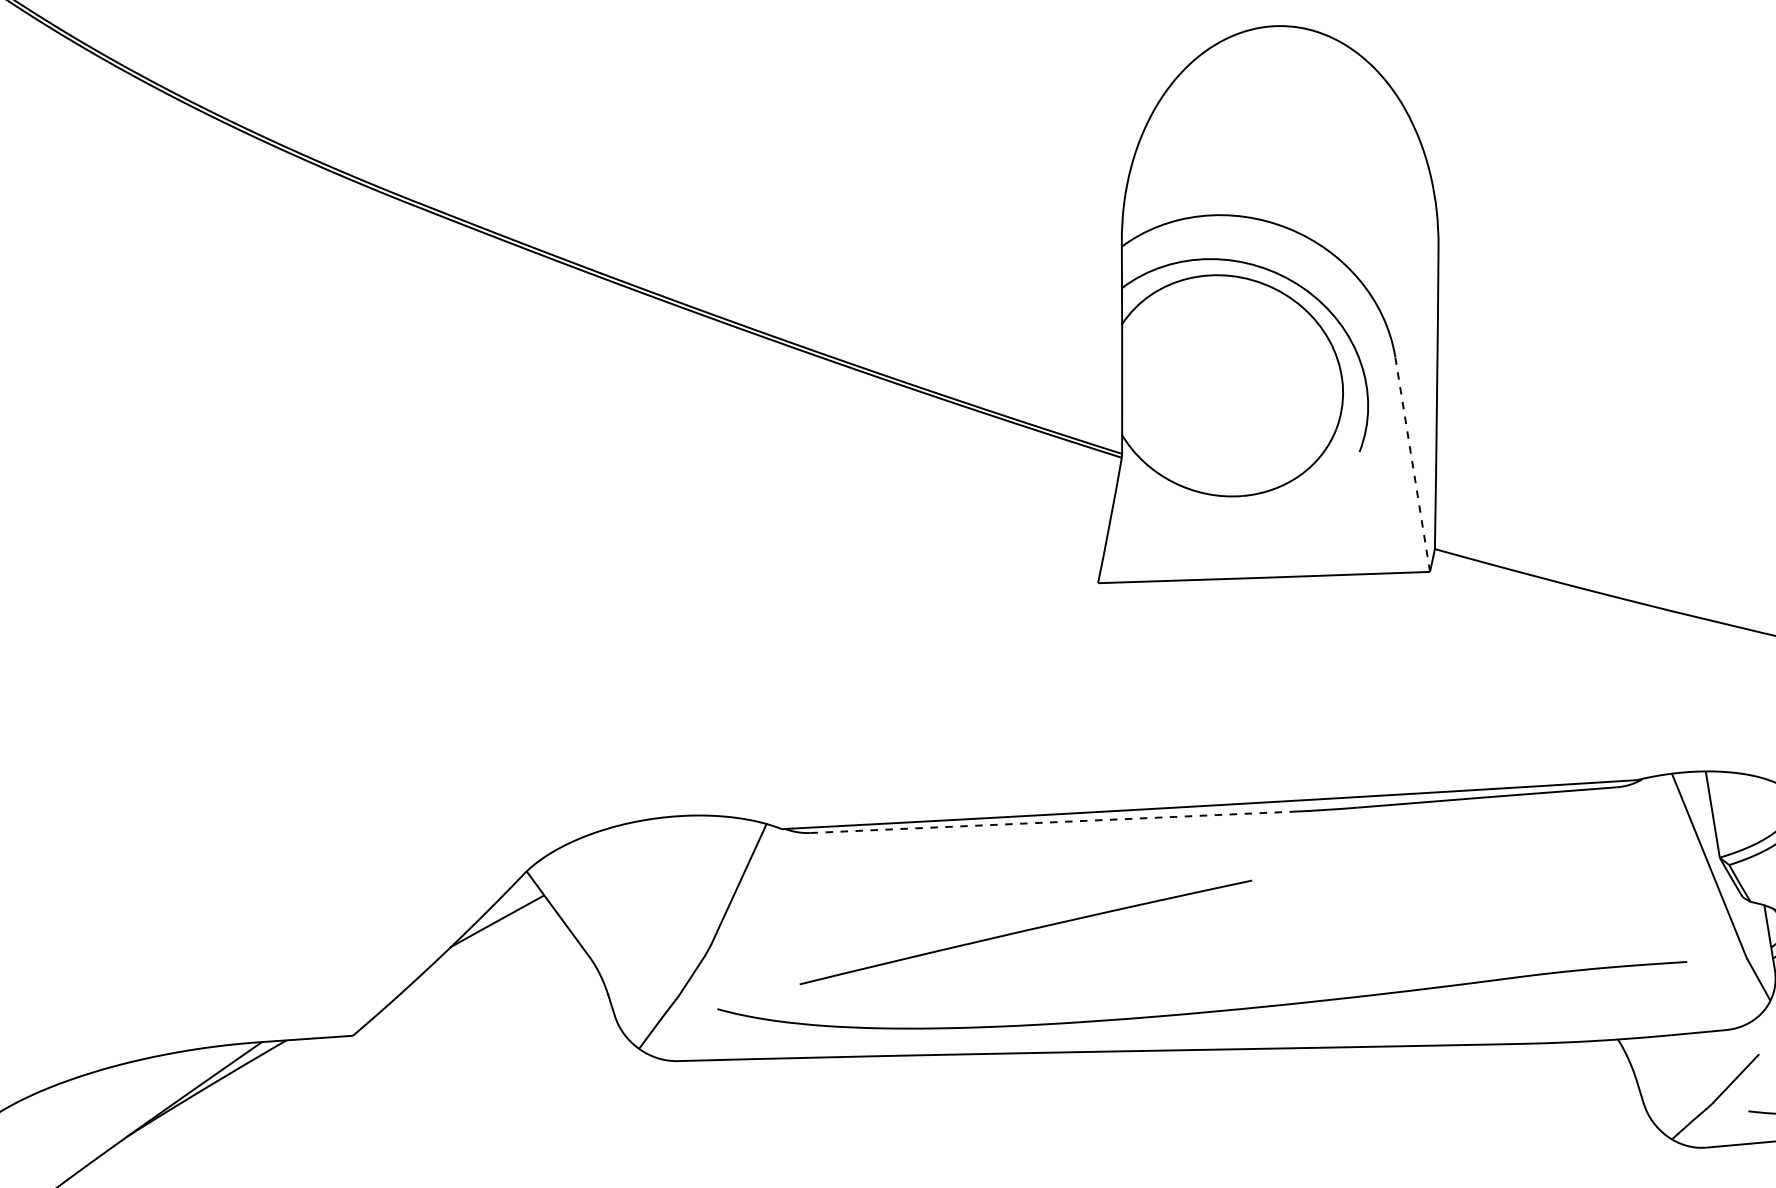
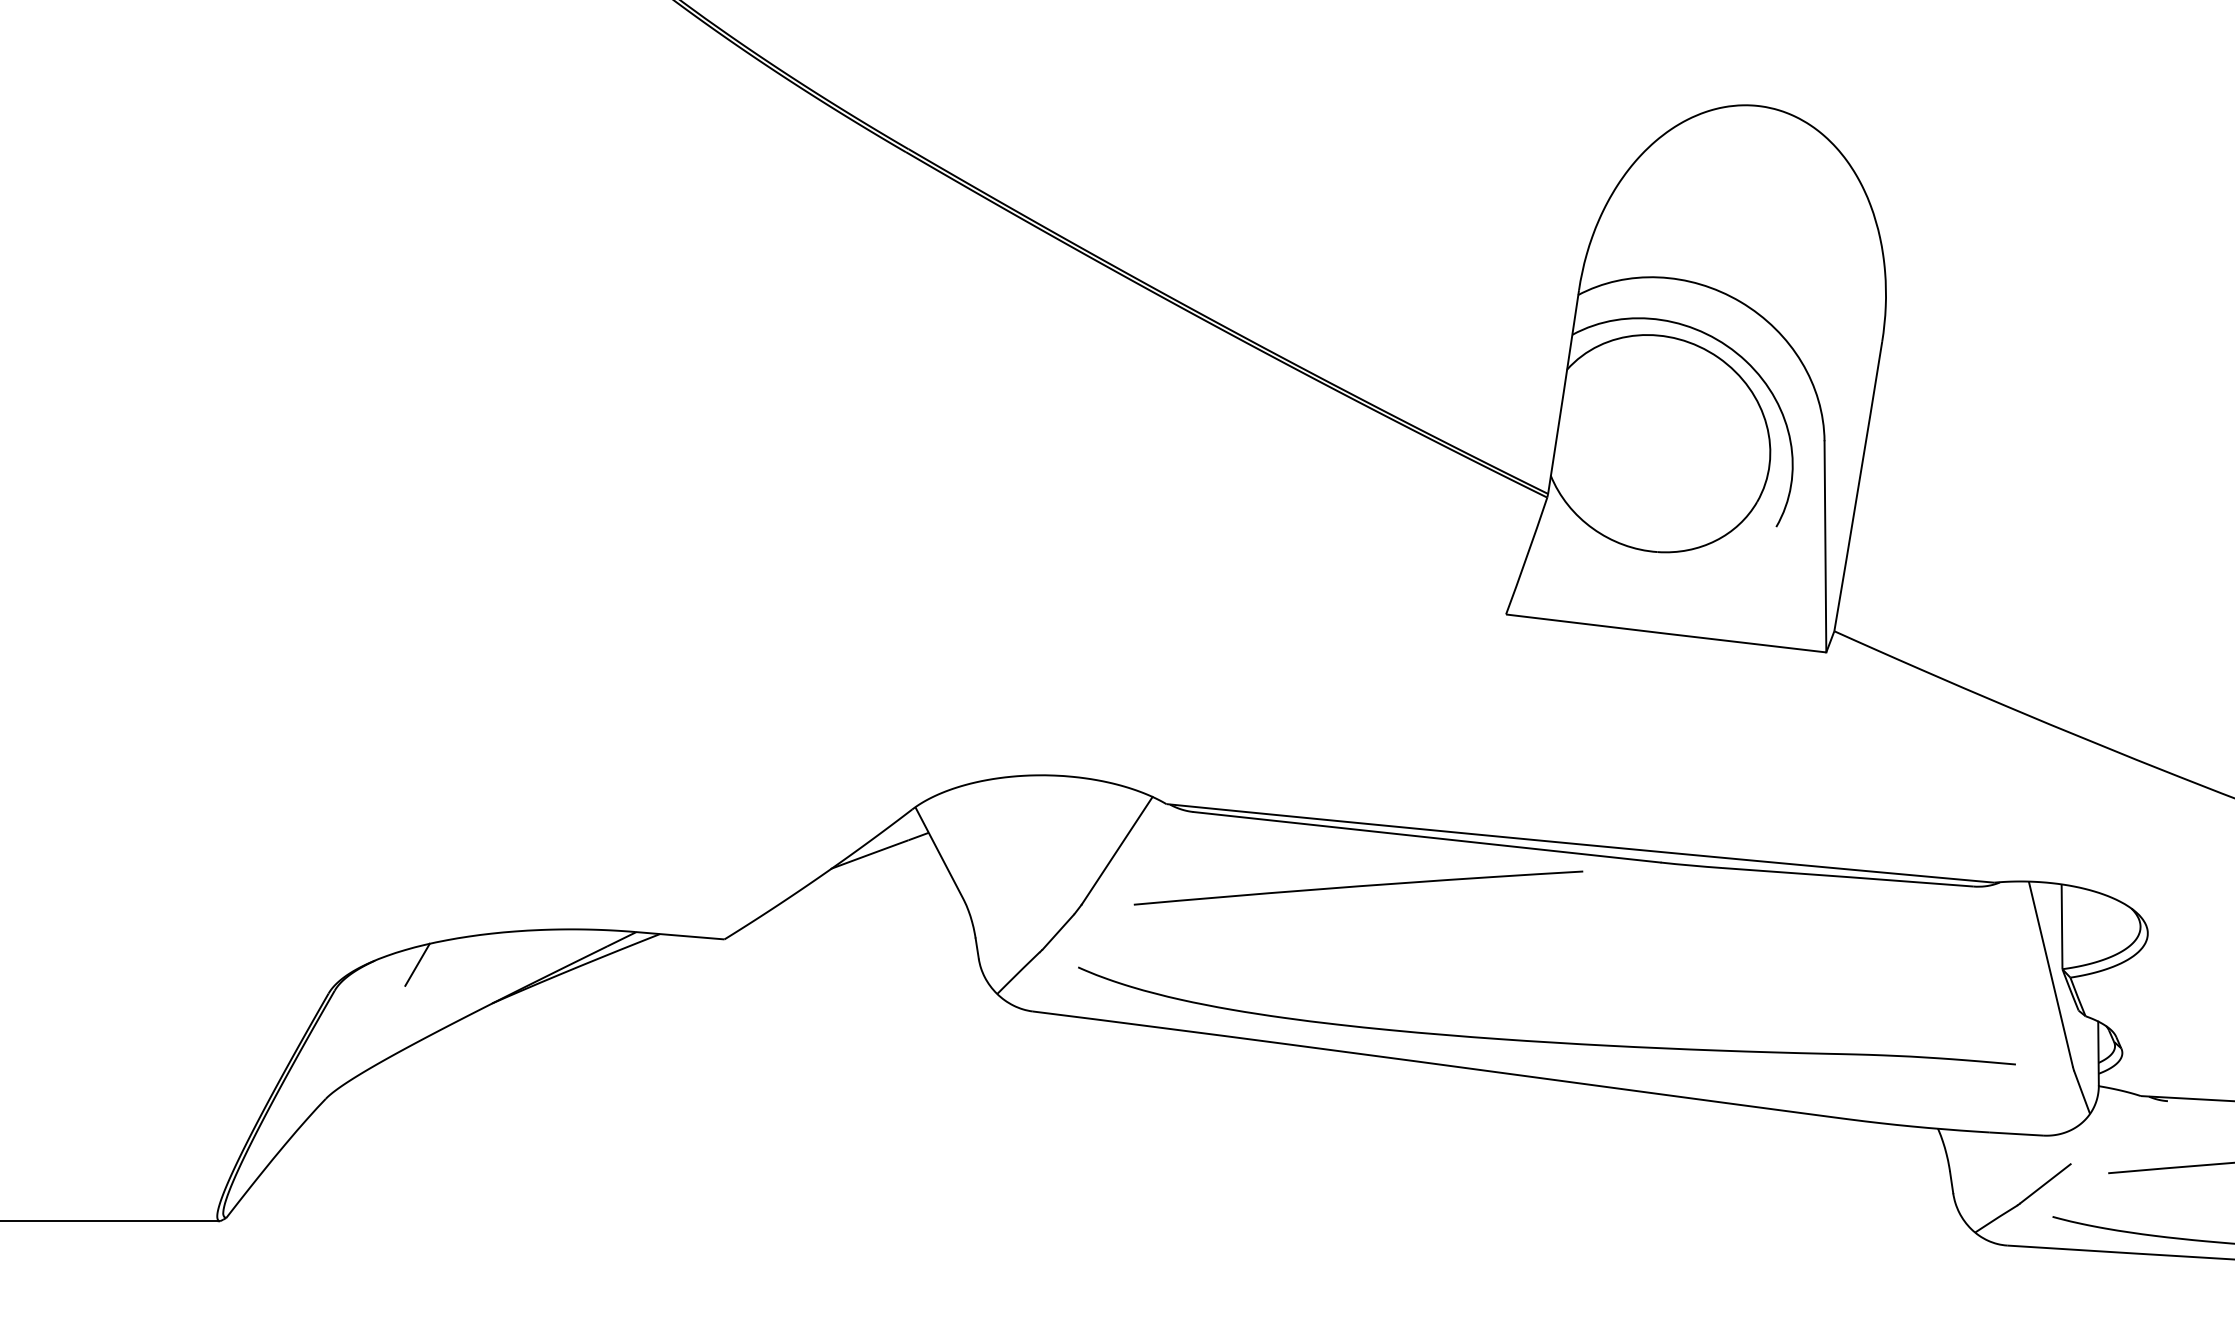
line: (1412, 464) -> (1825, 546), dashed -> solid
line: (1052, 822) -> (1427, 837), dashed -> solid
curve: (1025, 931) -> (1358, 887), moved
line: (44, 1109) -> (417, 964), added

